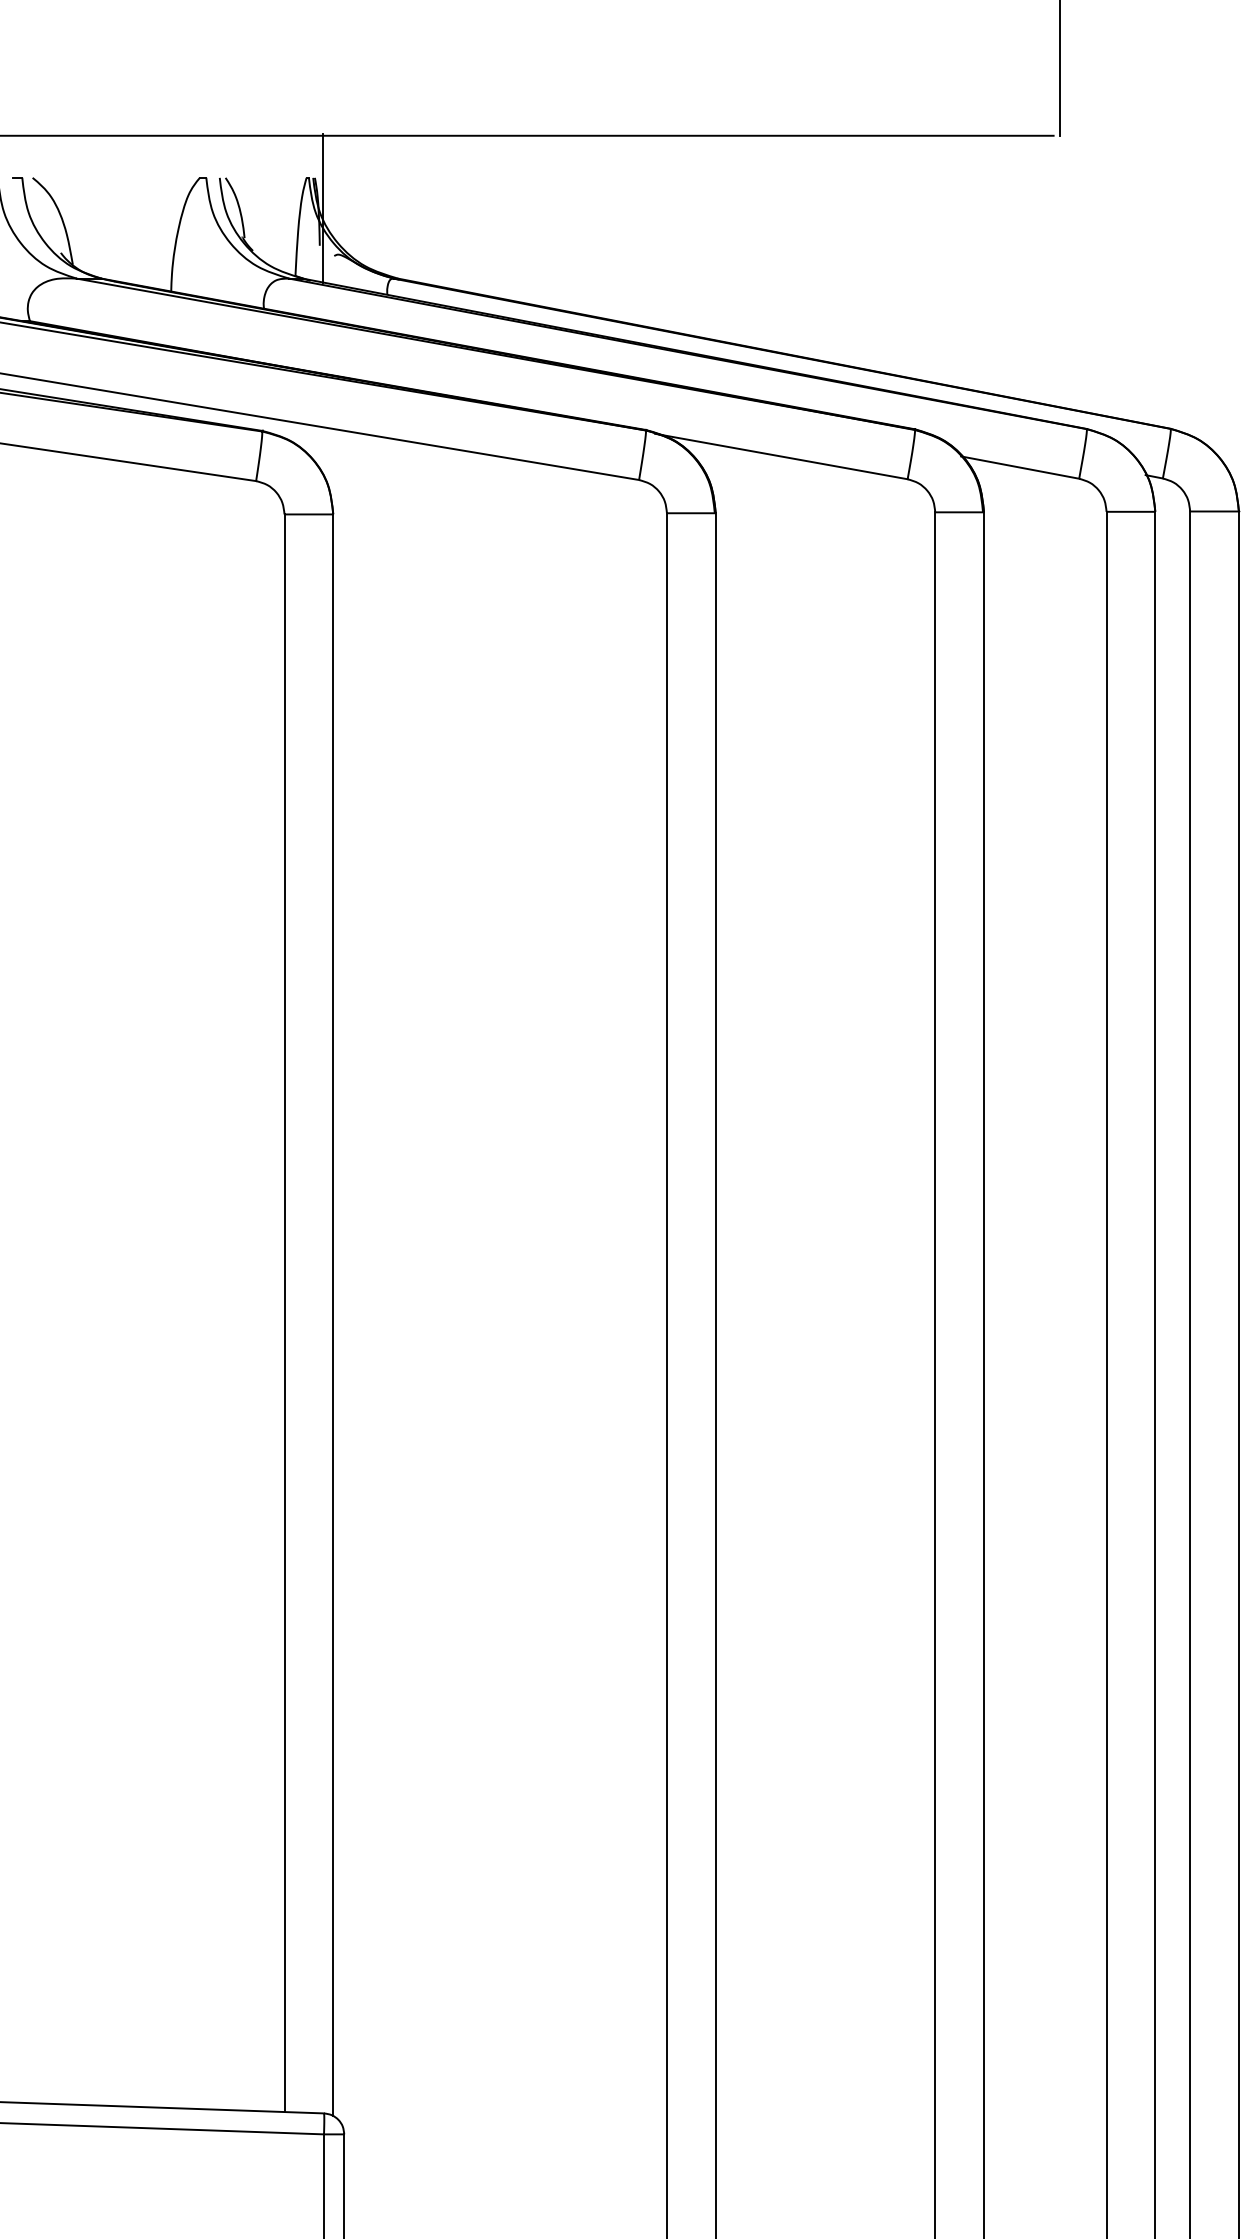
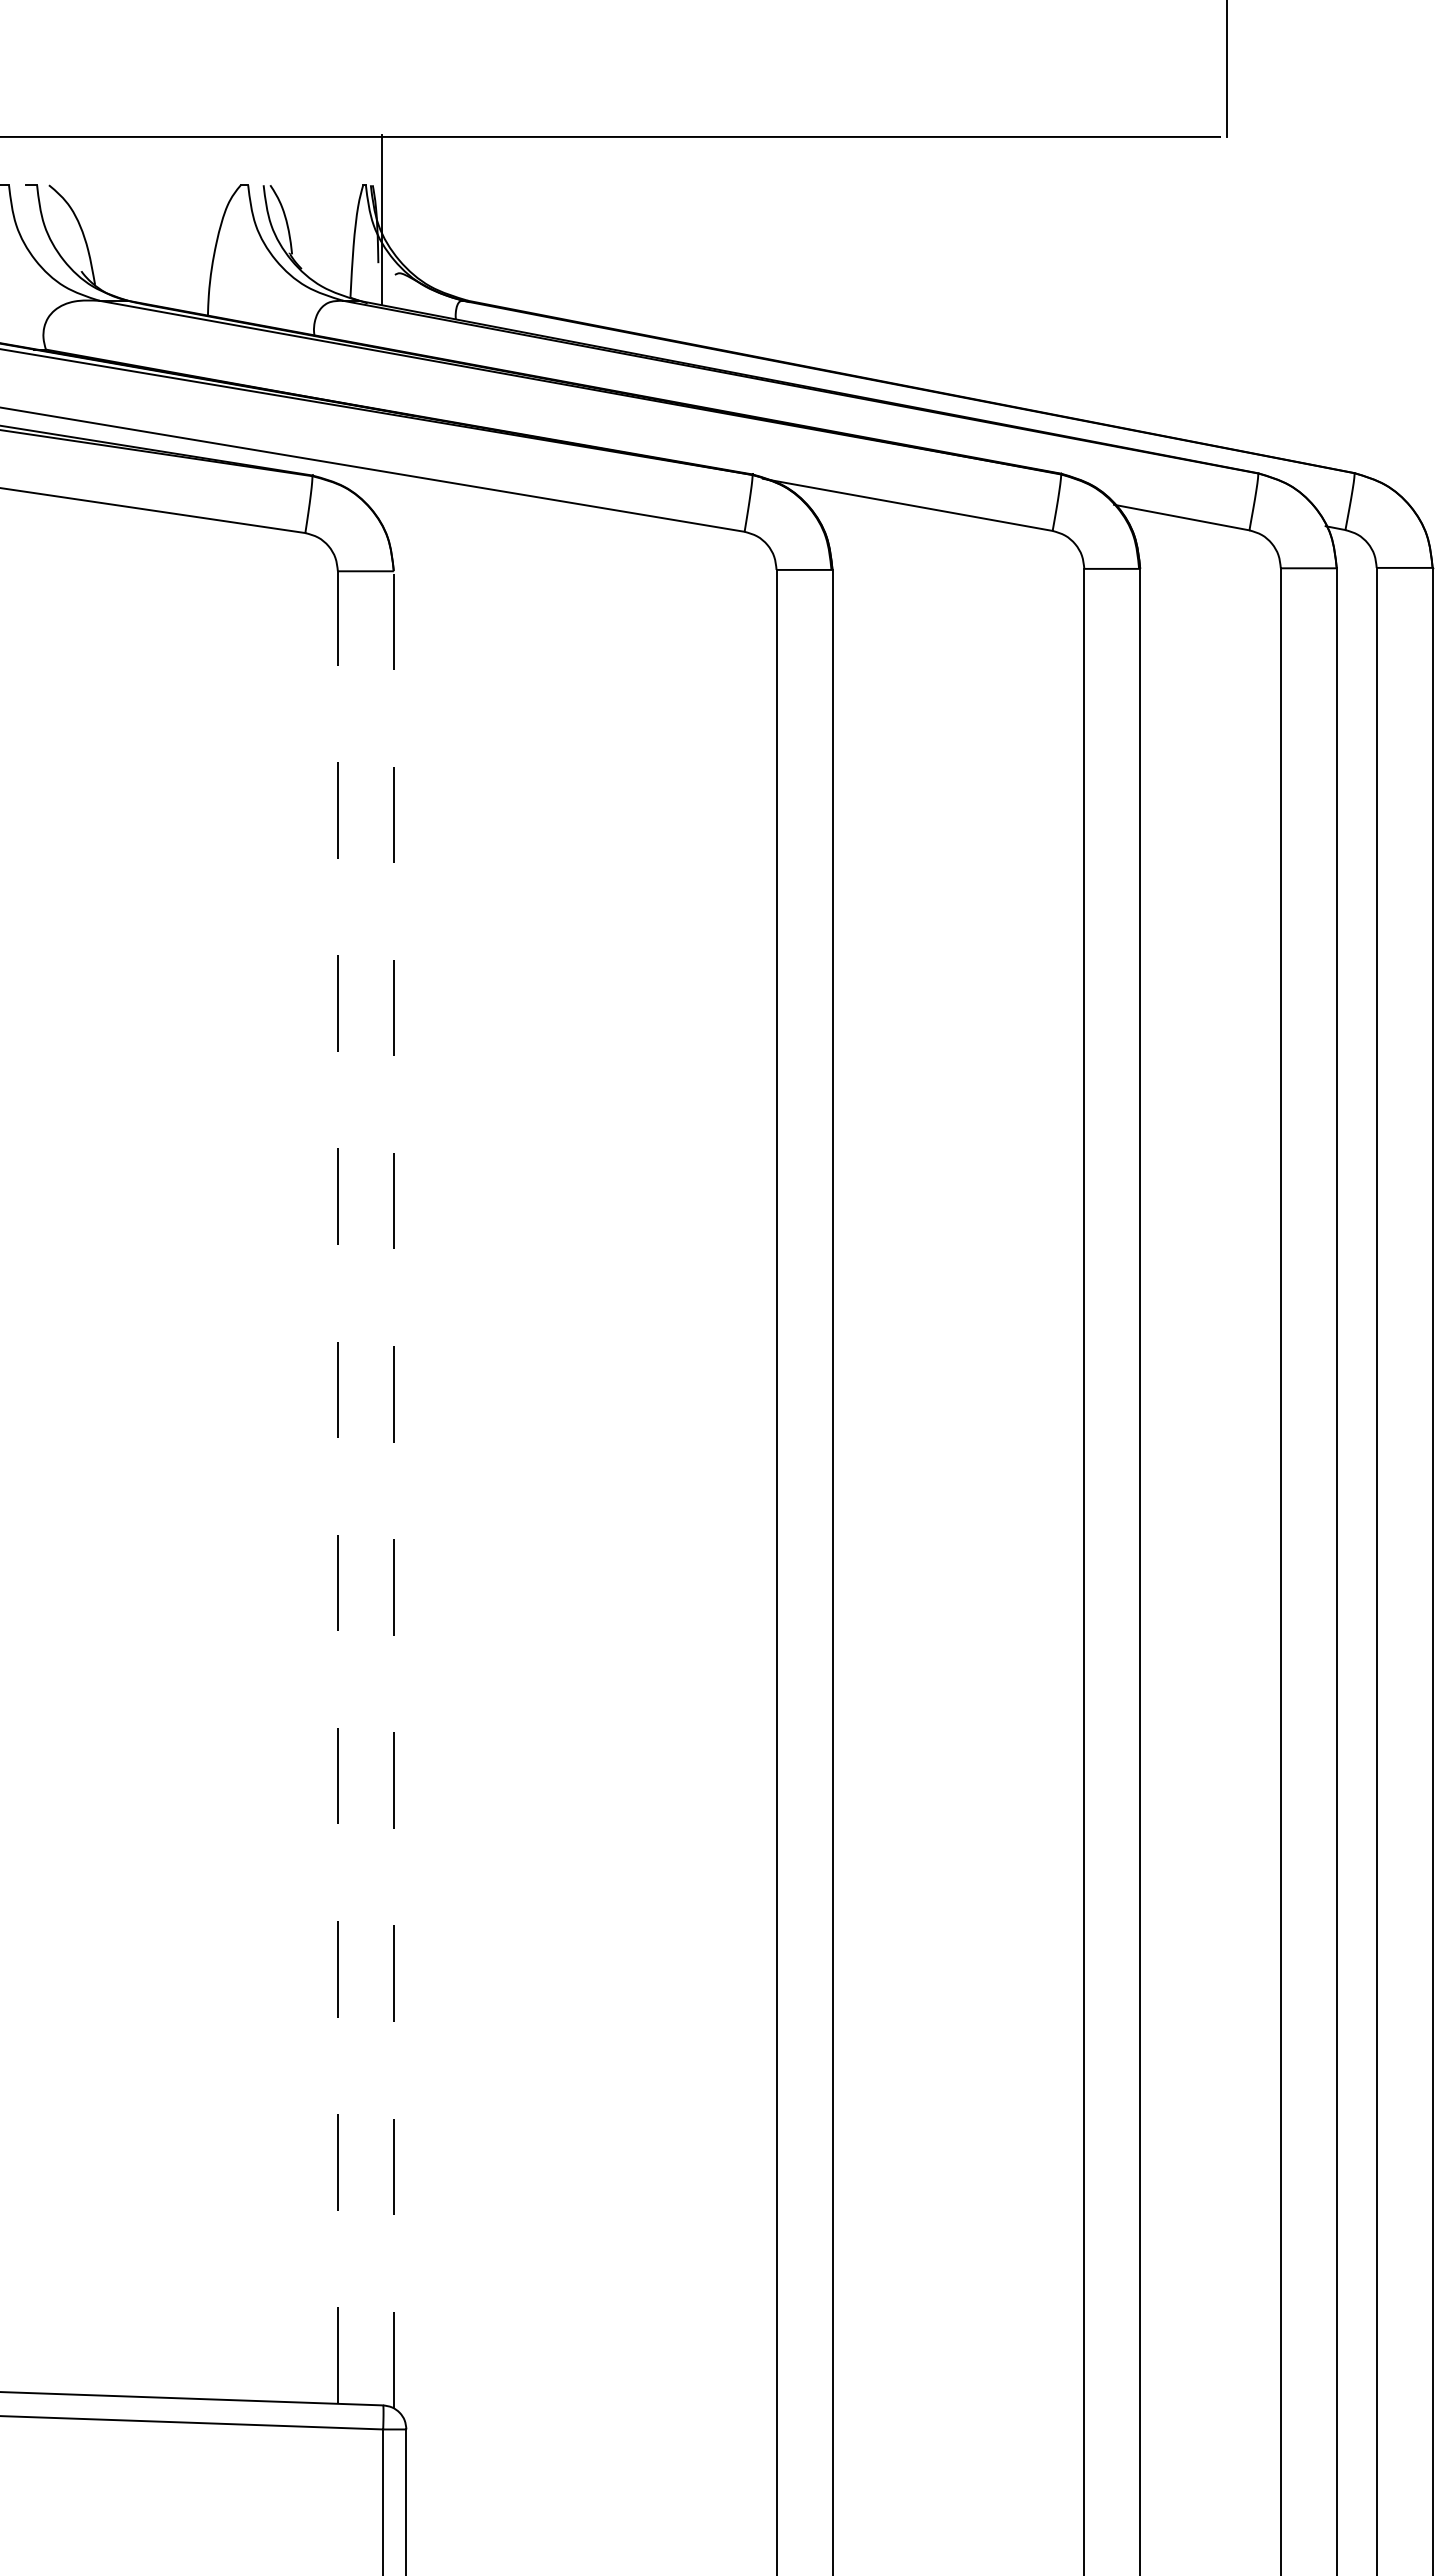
line: (284, 1313) -> (337, 1487), solid -> dashed
line: (332, 1314) -> (393, 1489), solid -> dashed

